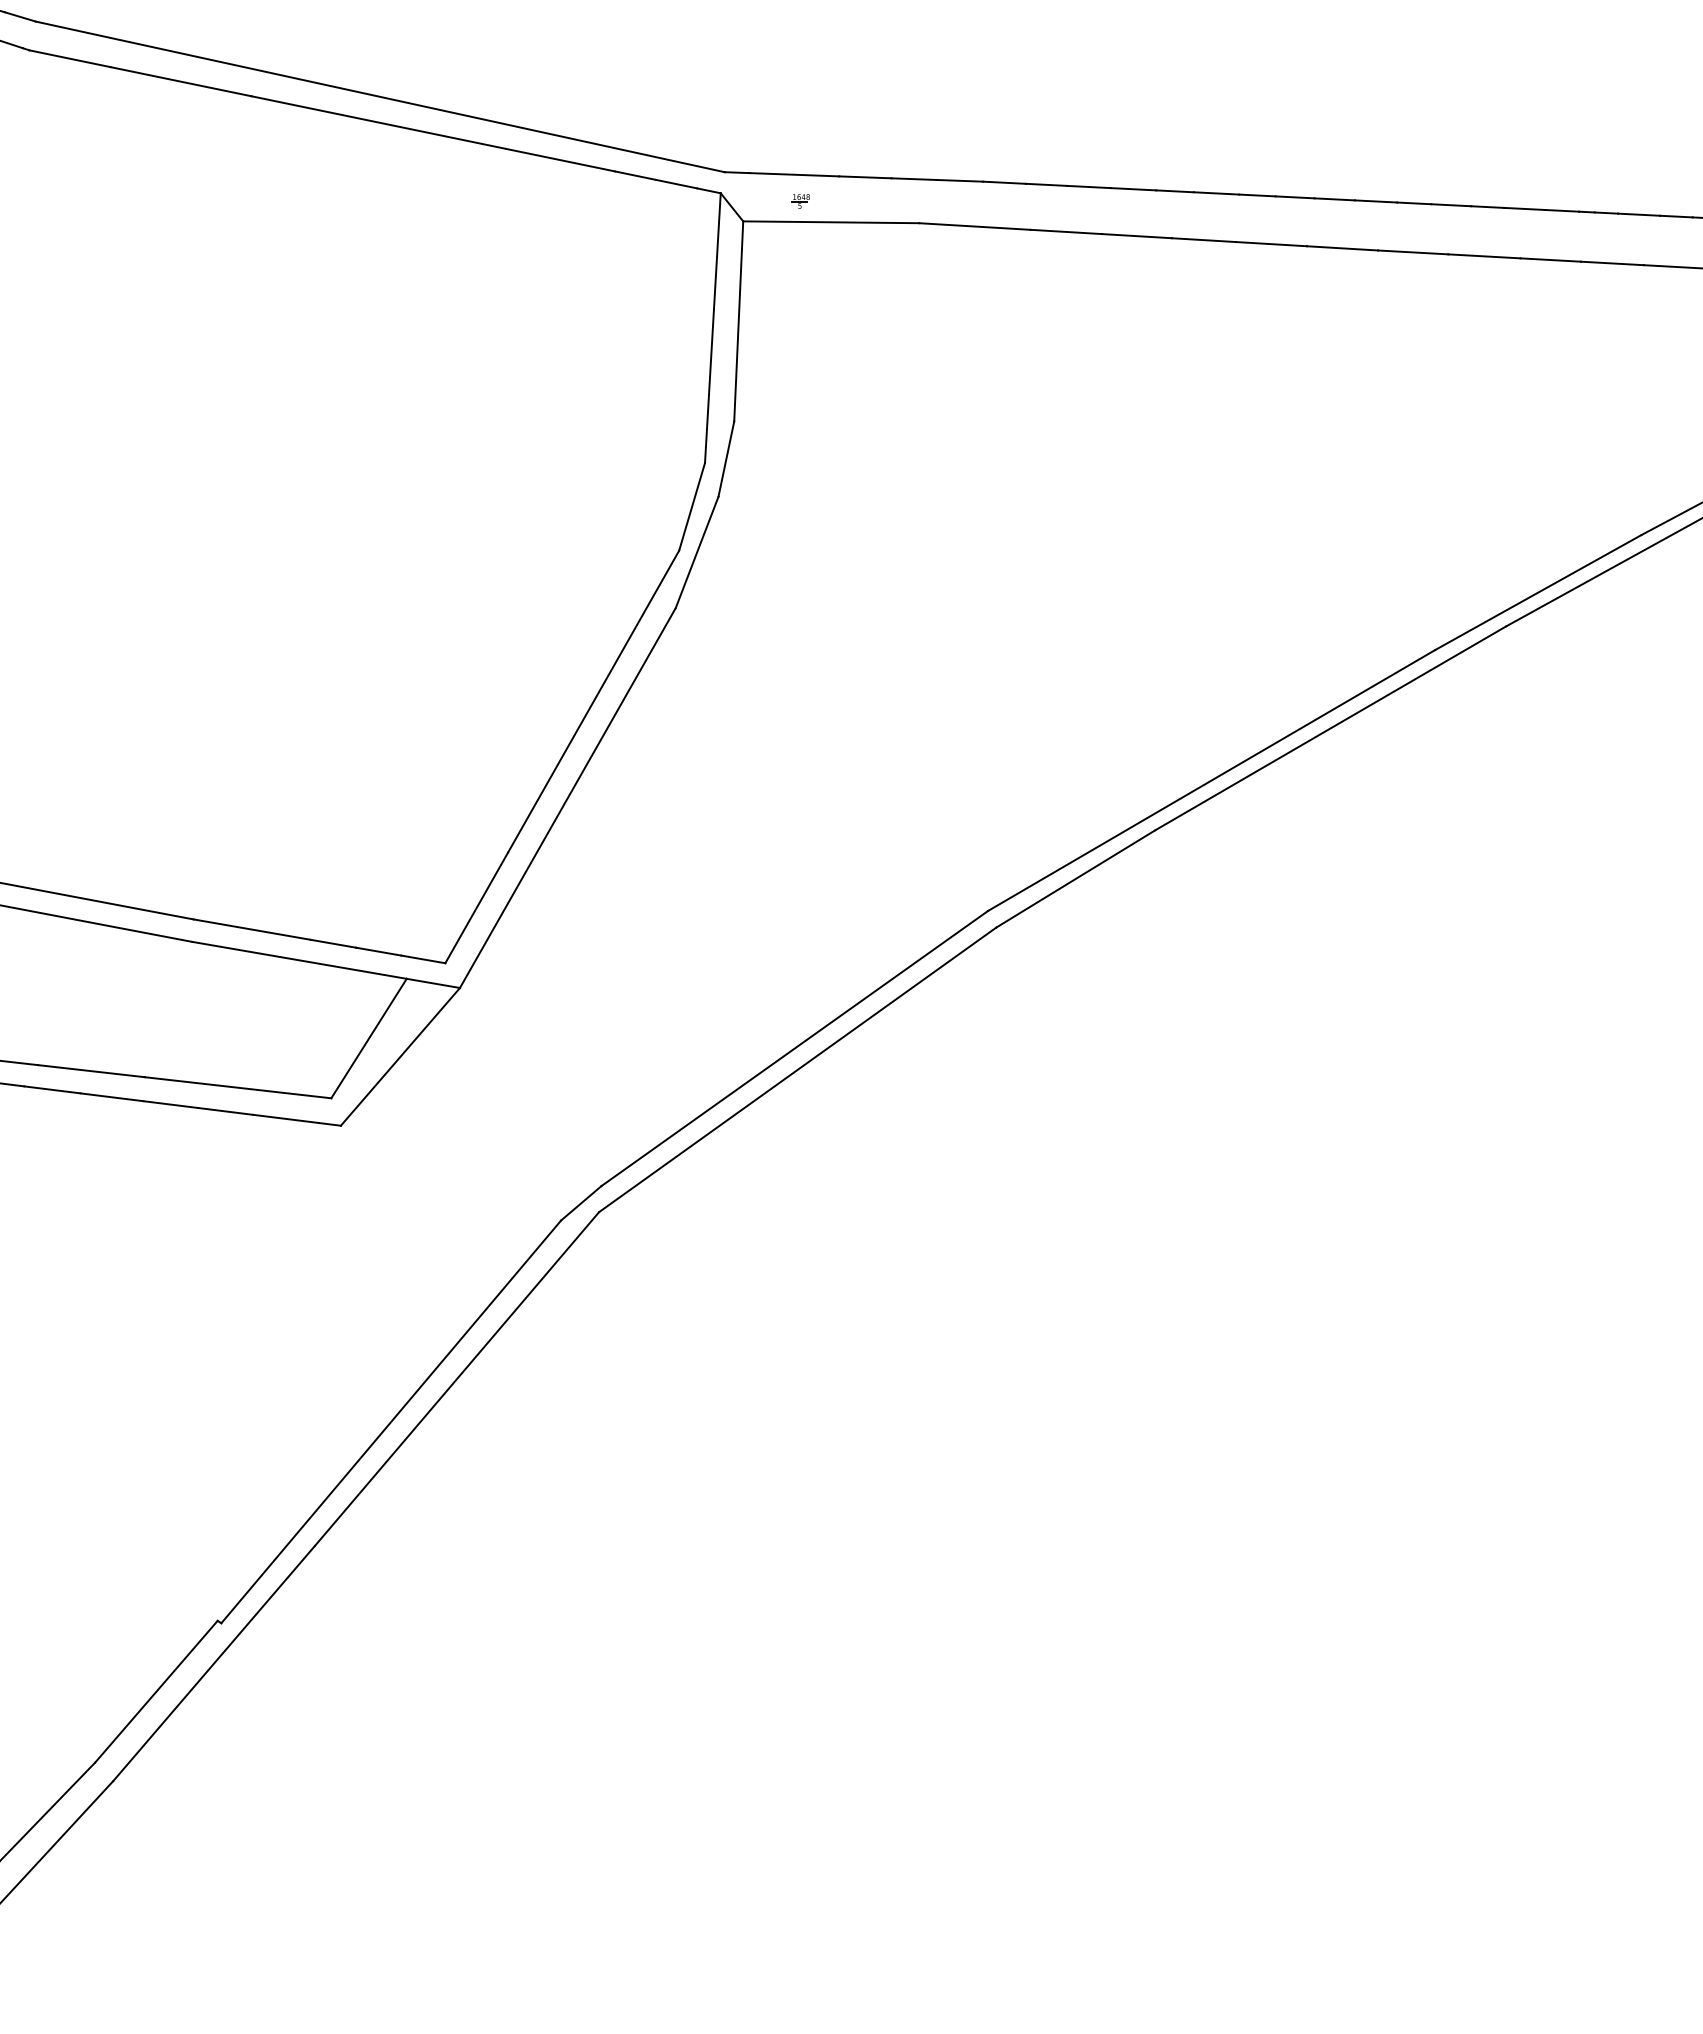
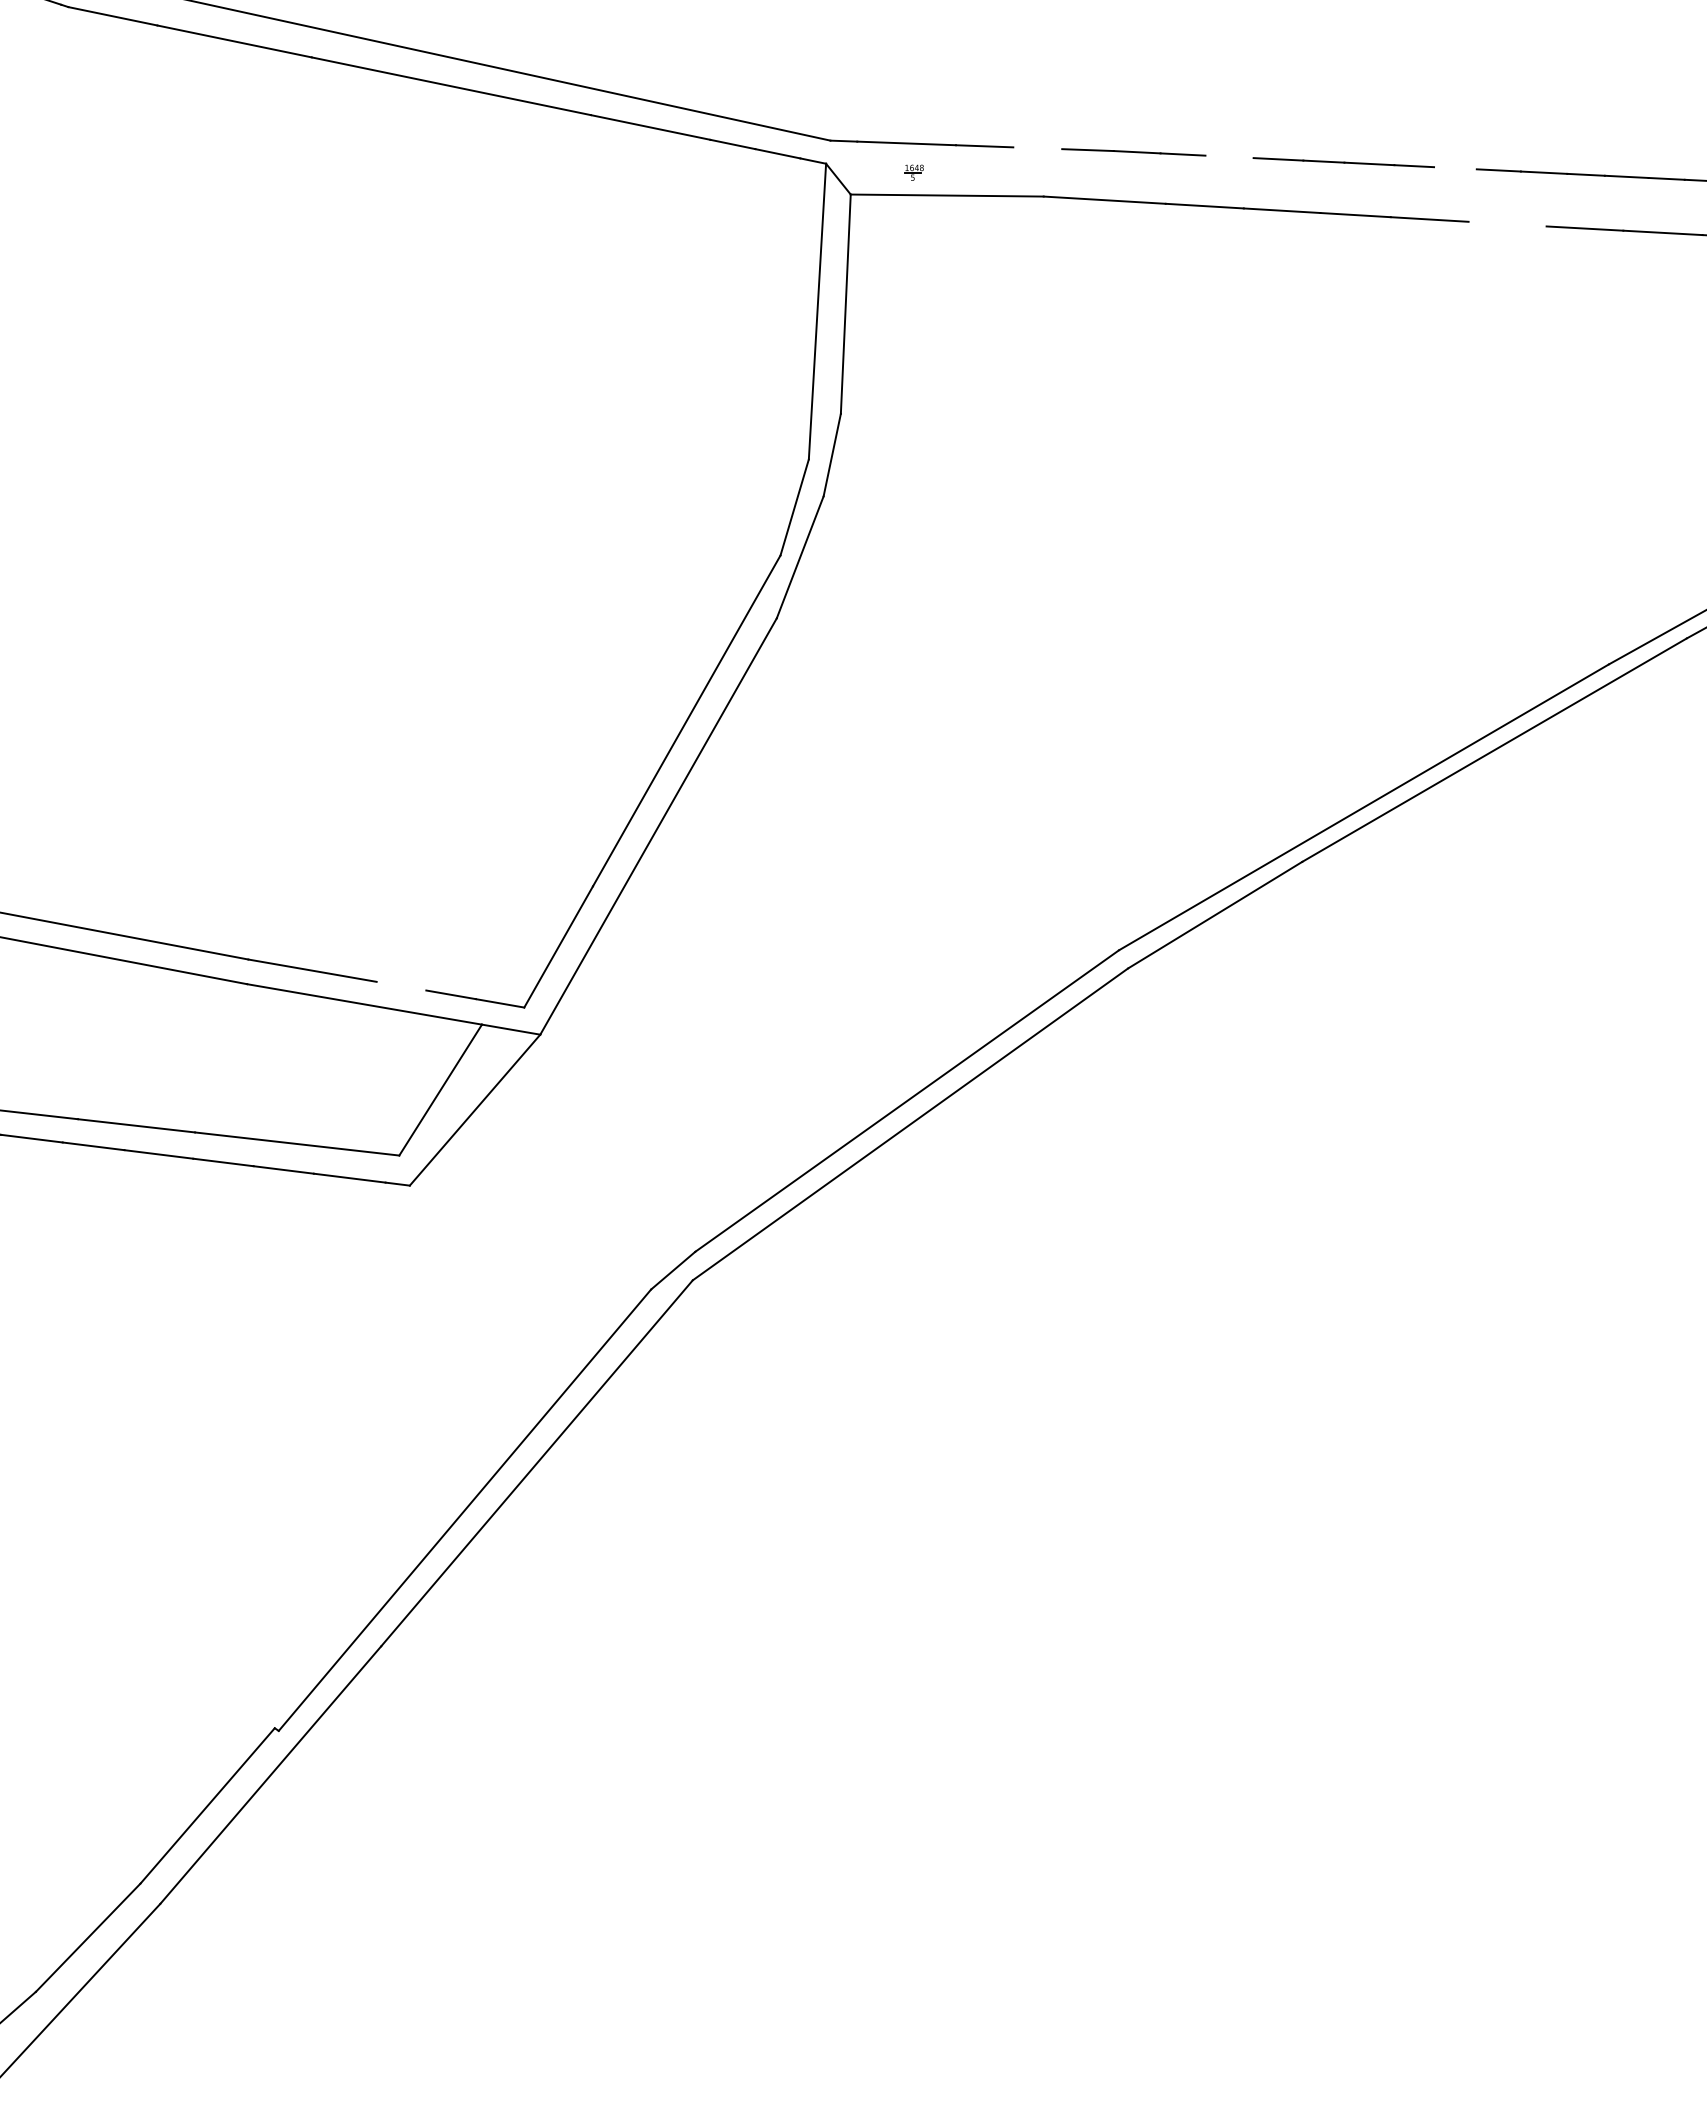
line: (913, 178) -> (1037, 147), removed
line: (1088, 186) -> (1229, 156), removed
line: (1294, 197) -> (1454, 168), removed
line: (1342, 248) -> (1507, 224), removed
line: (332, 943) -> (400, 985), removed

